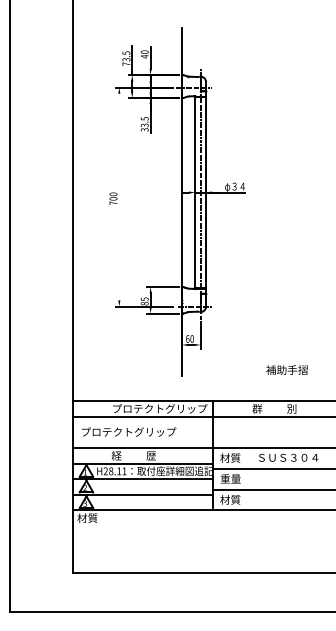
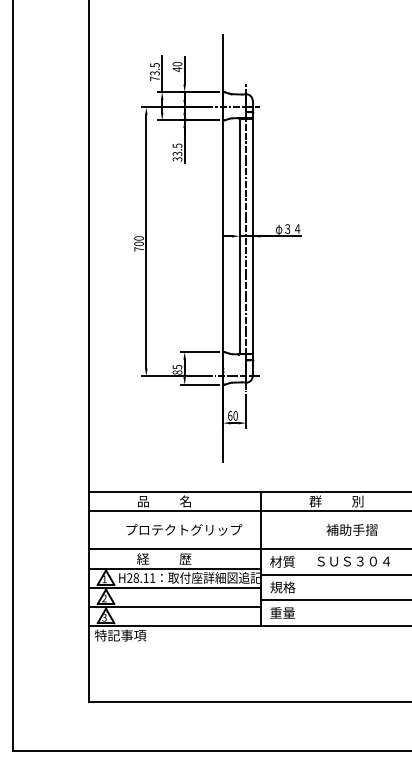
line: (119, 196) -> (146, 241), added
text: (286, 369) -> (351, 529), moved
text: (160, 408) -> (196, 501), プロテクトグリップ -> 品          名
text: (129, 431) -> (184, 529), moved
text: (230, 479) -> (282, 587), 重量 -> 規格
text: (230, 499) -> (282, 612), 材質 -> 重量
text: (98, 518) -> (120, 635), 材質 -> 特記事項

